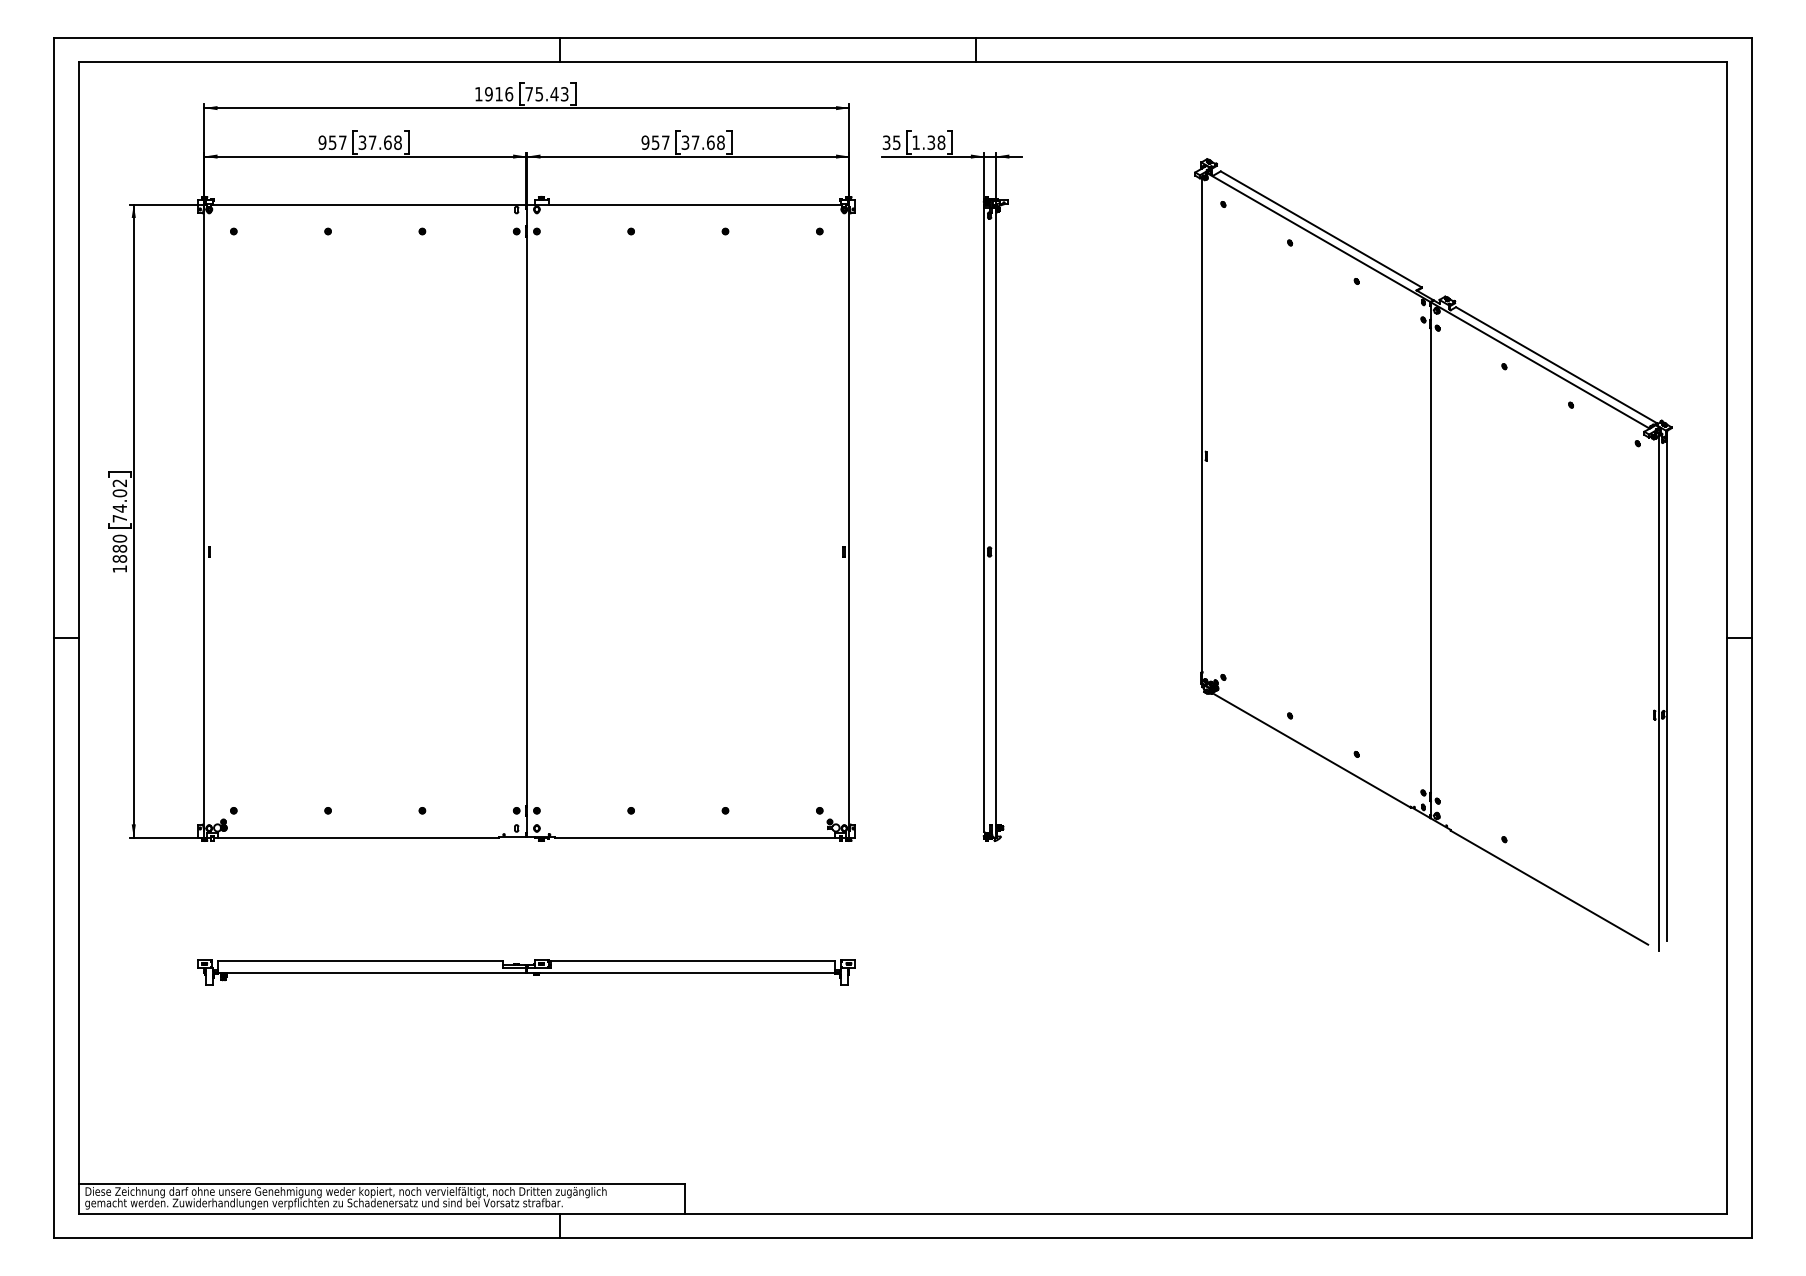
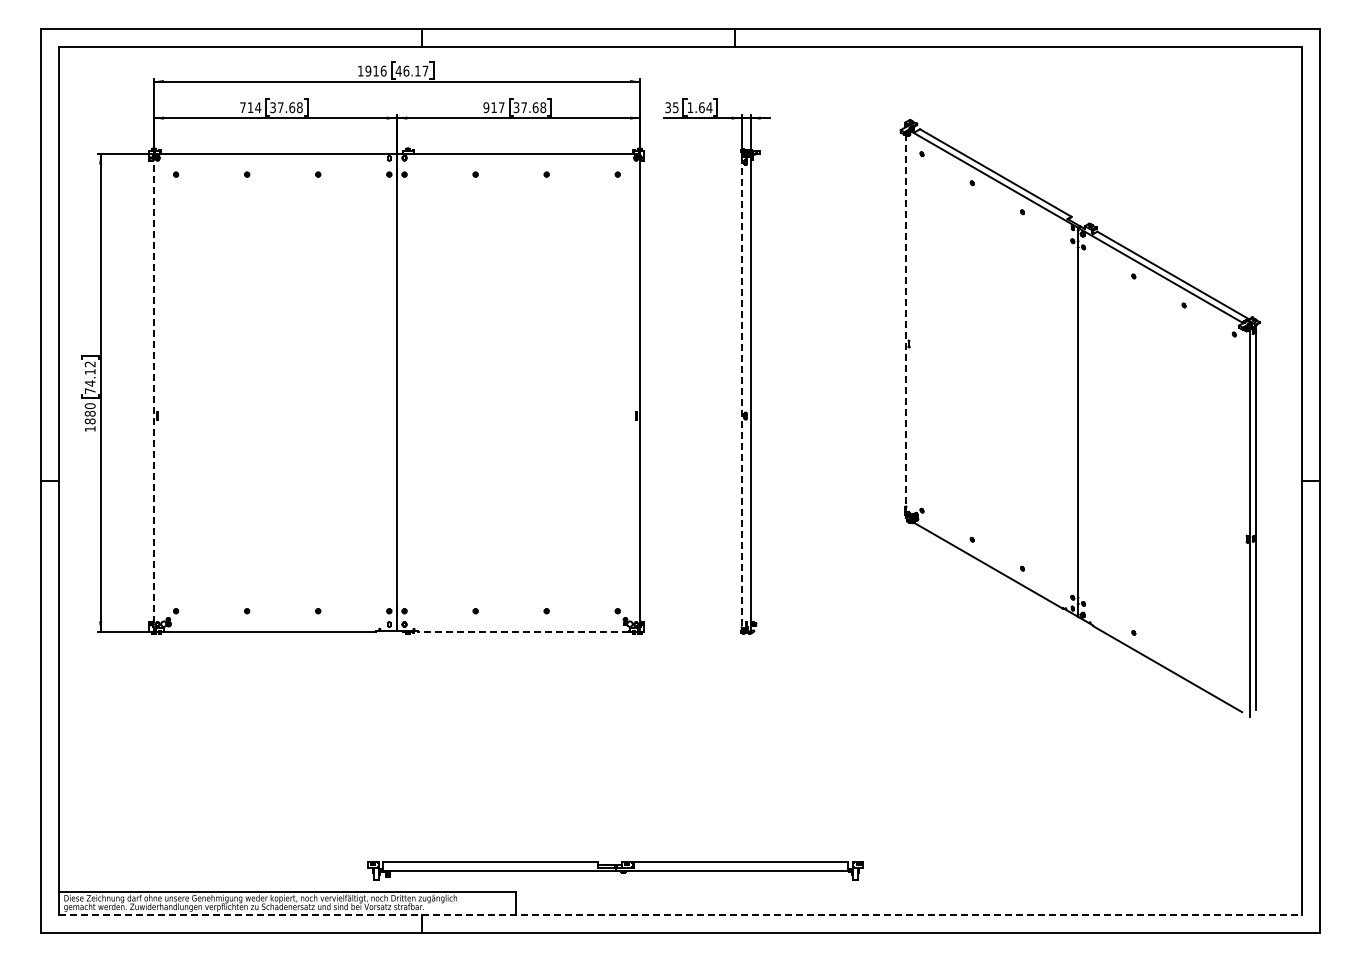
text: (546, 93) -> (411, 70), 75.43 -> 46.17
text: (332, 142) -> (250, 107), 957 -> 714
text: (654, 142) -> (493, 107), 957 -> 917
text: (936, 142) -> (705, 107), 1.38 -> 1.64
line: (1202, 430) -> (906, 324), solid -> dashed
text: (118, 492) -> (89, 371), 74.02 -> 74.12
line: (203, 520) -> (153, 392), solid -> dashed
line: (983, 520) -> (741, 392), solid -> dashed
line: (694, 837) -> (523, 631), solid -> dashed
part: (526, 971) -> (615, 870), moved
line: (903, 1214) -> (680, 915), solid -> dashed

